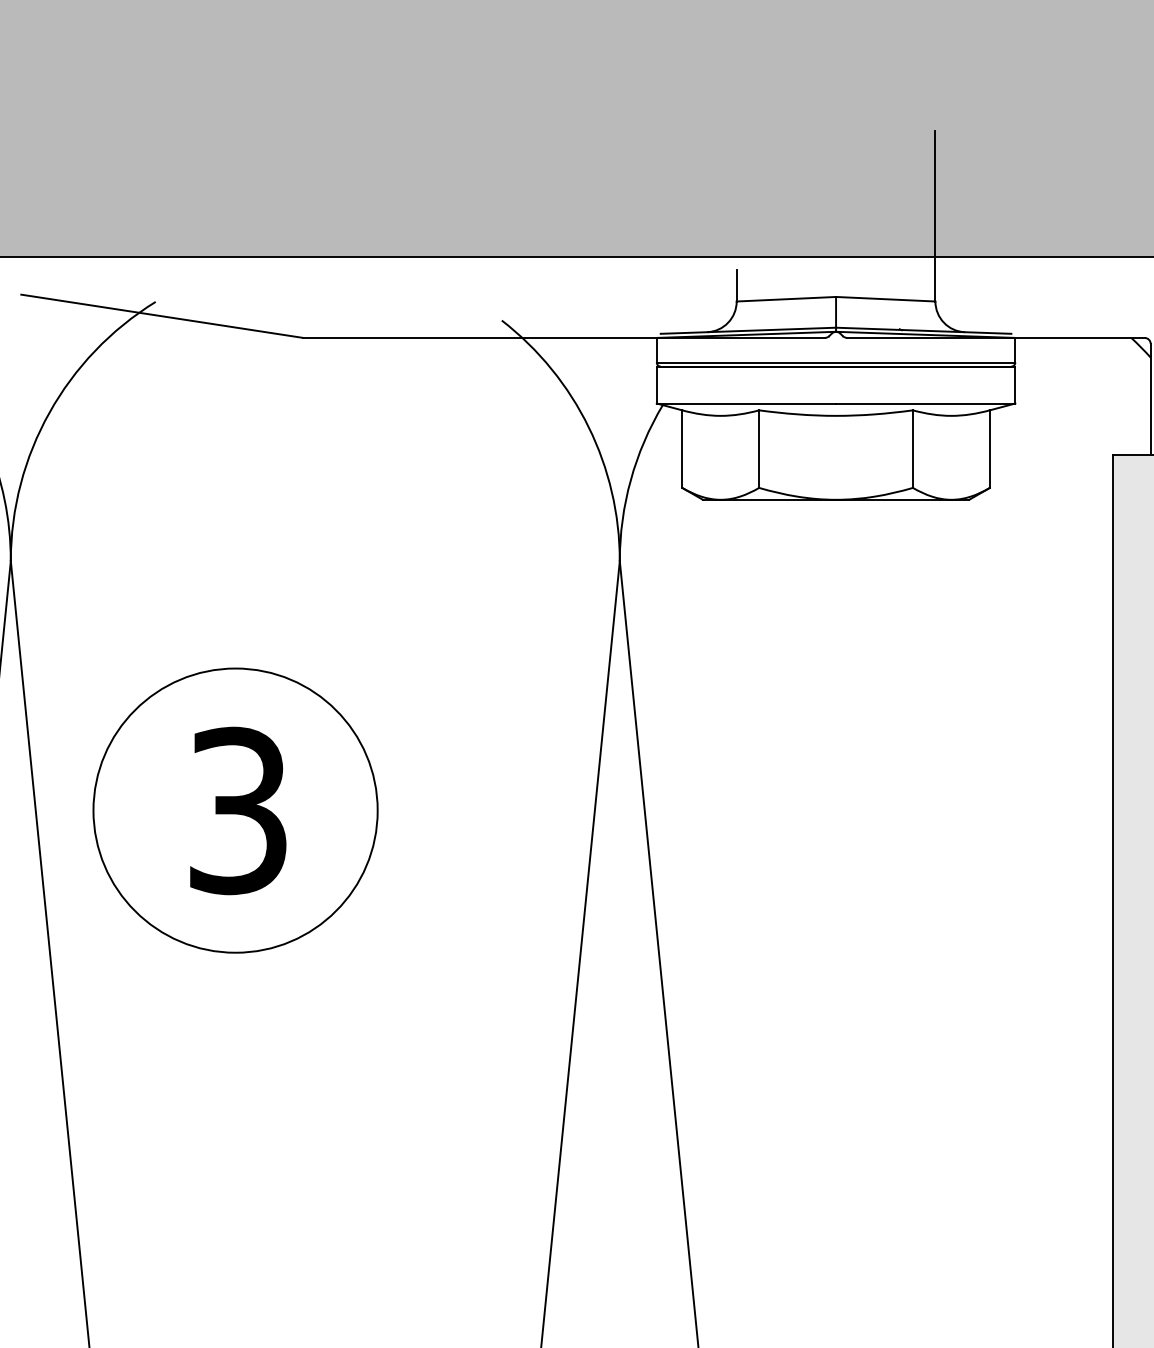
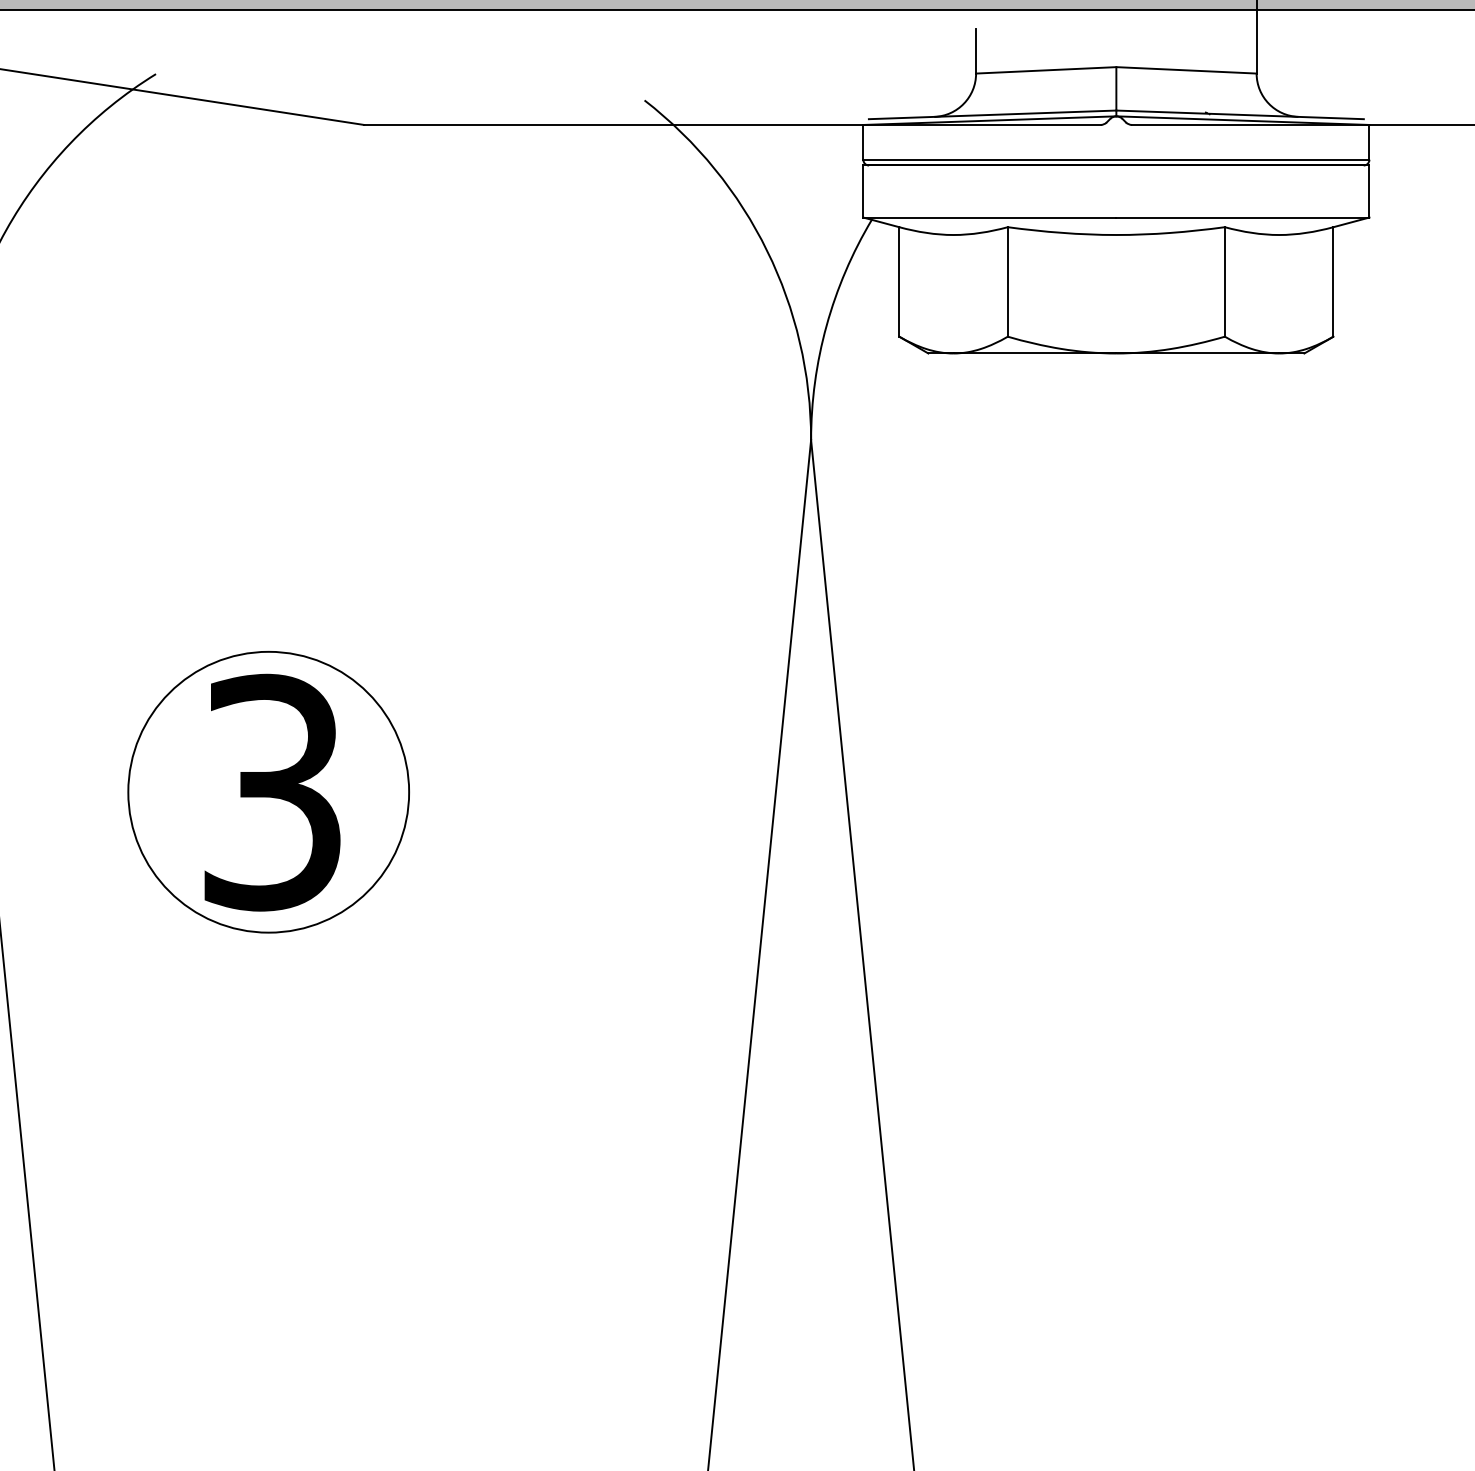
circle: (235, 810) -> (268, 792), size x0.7

